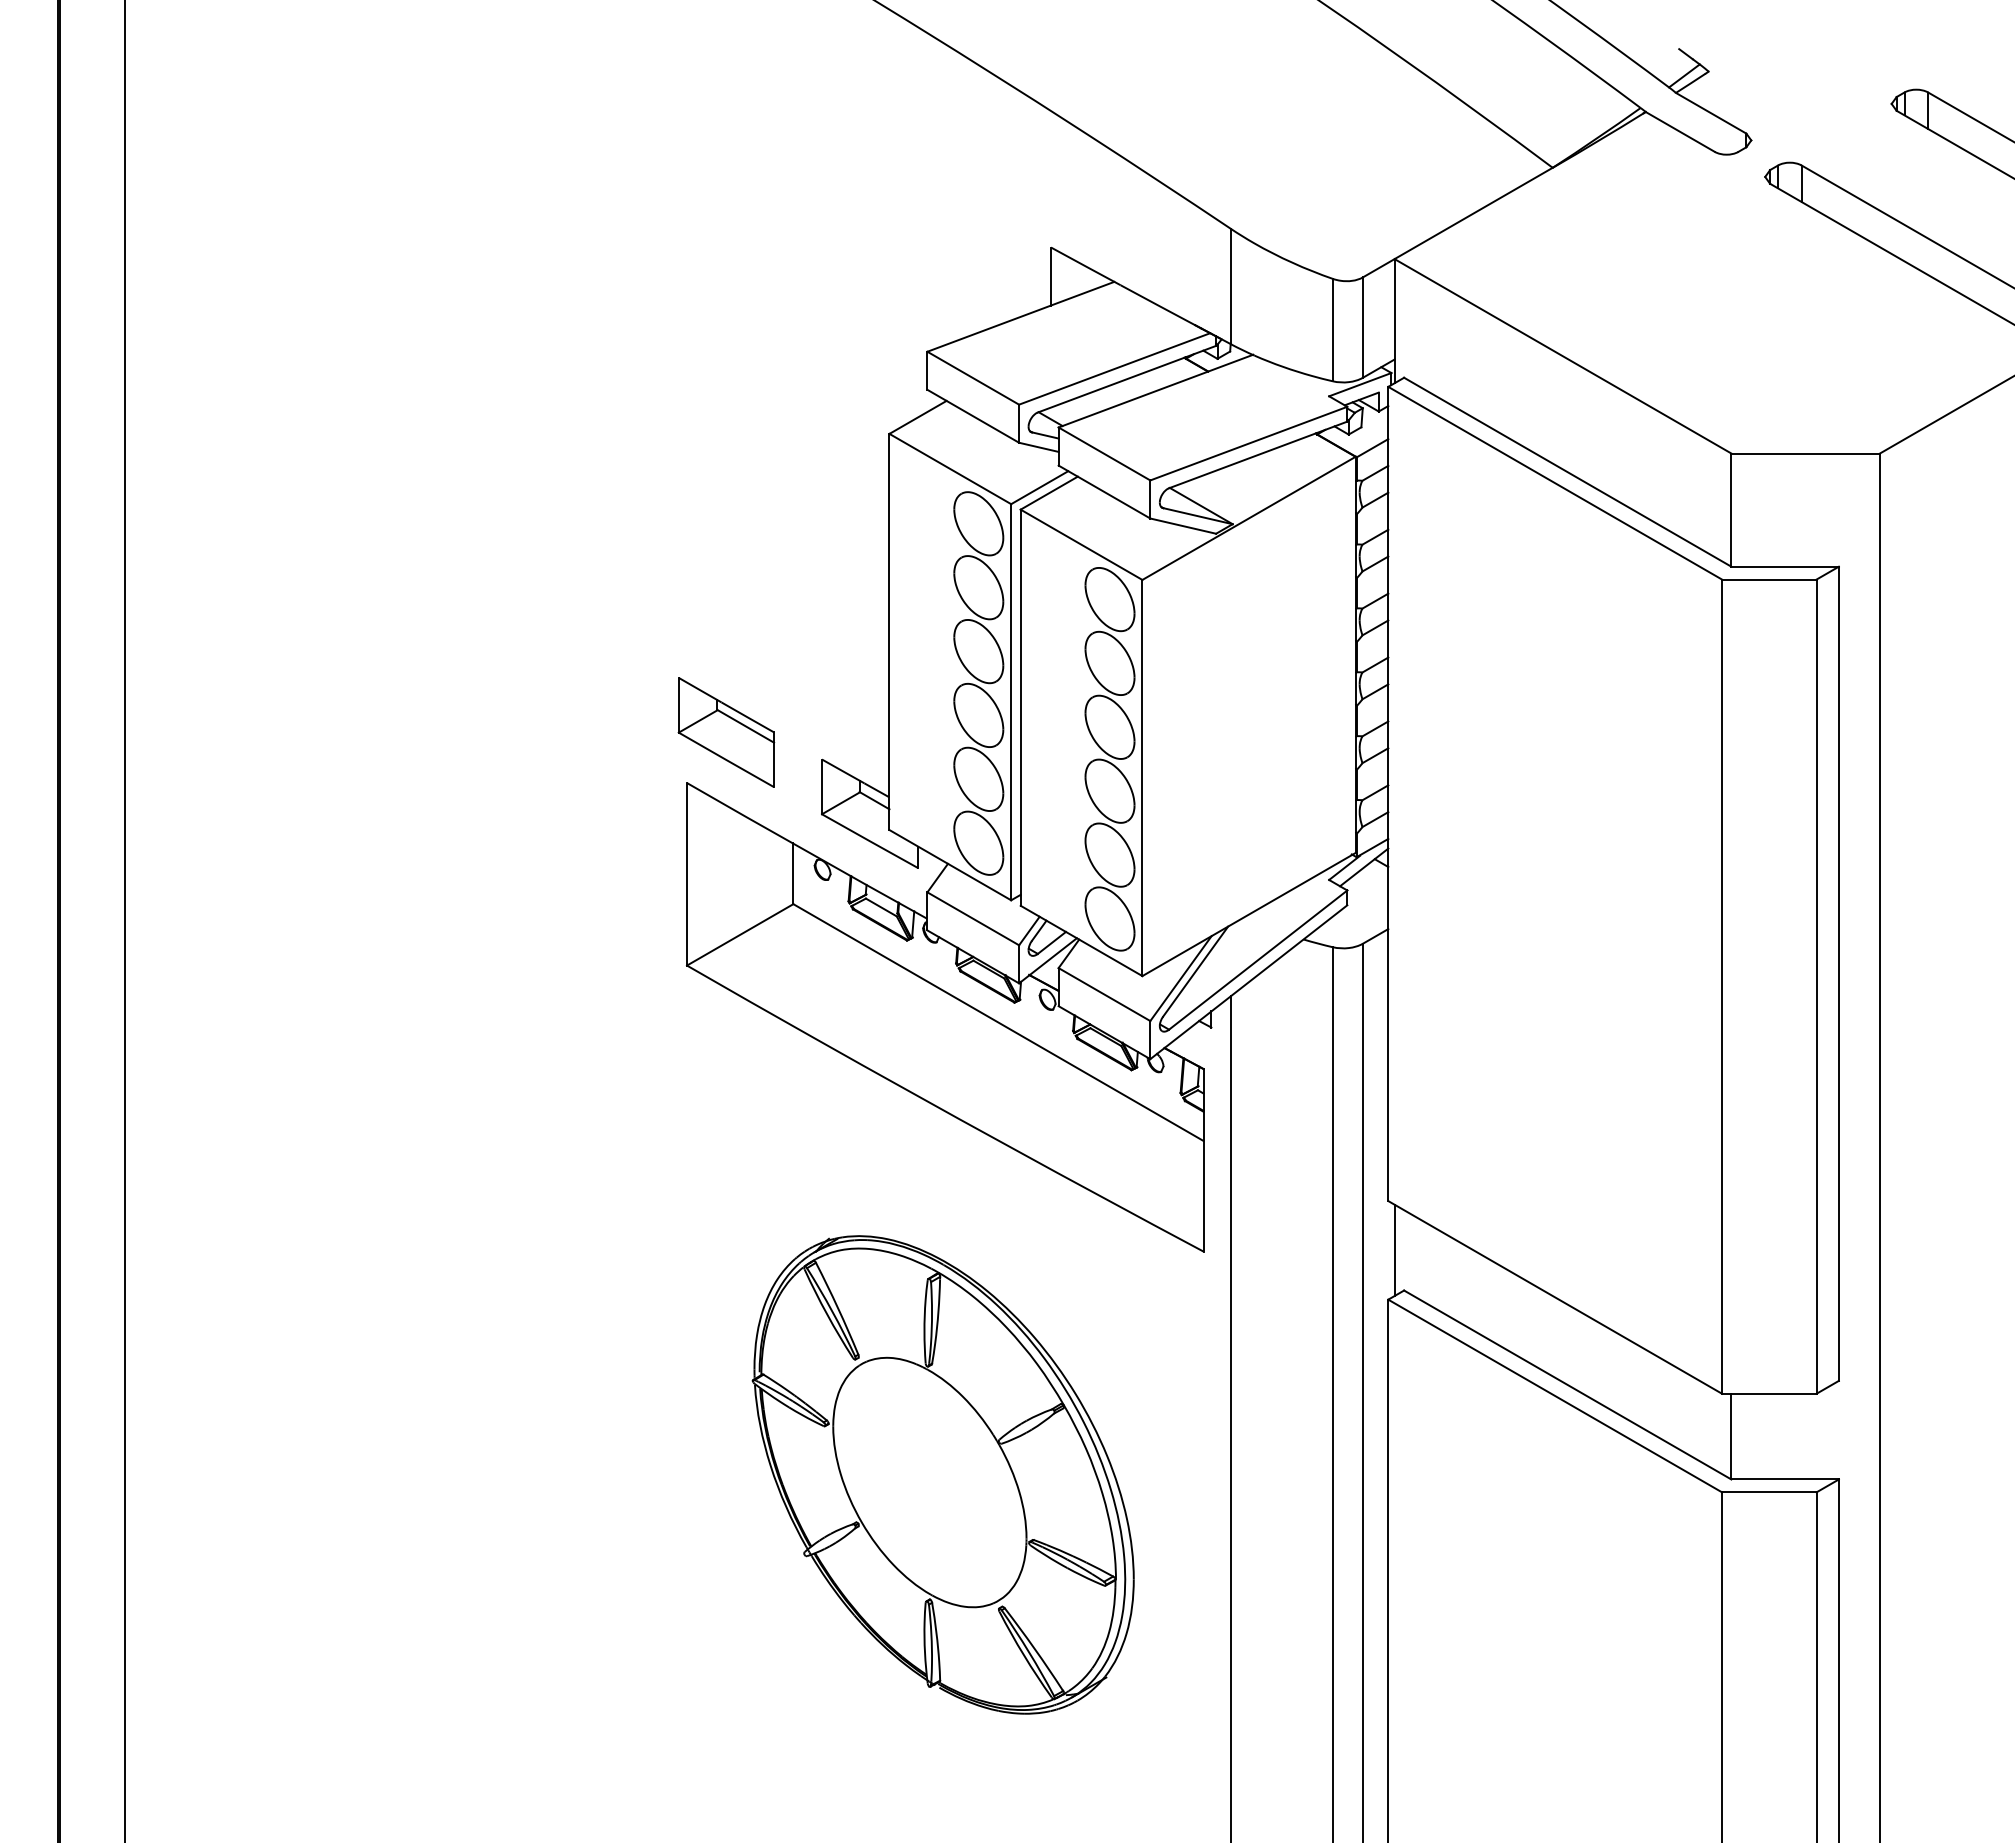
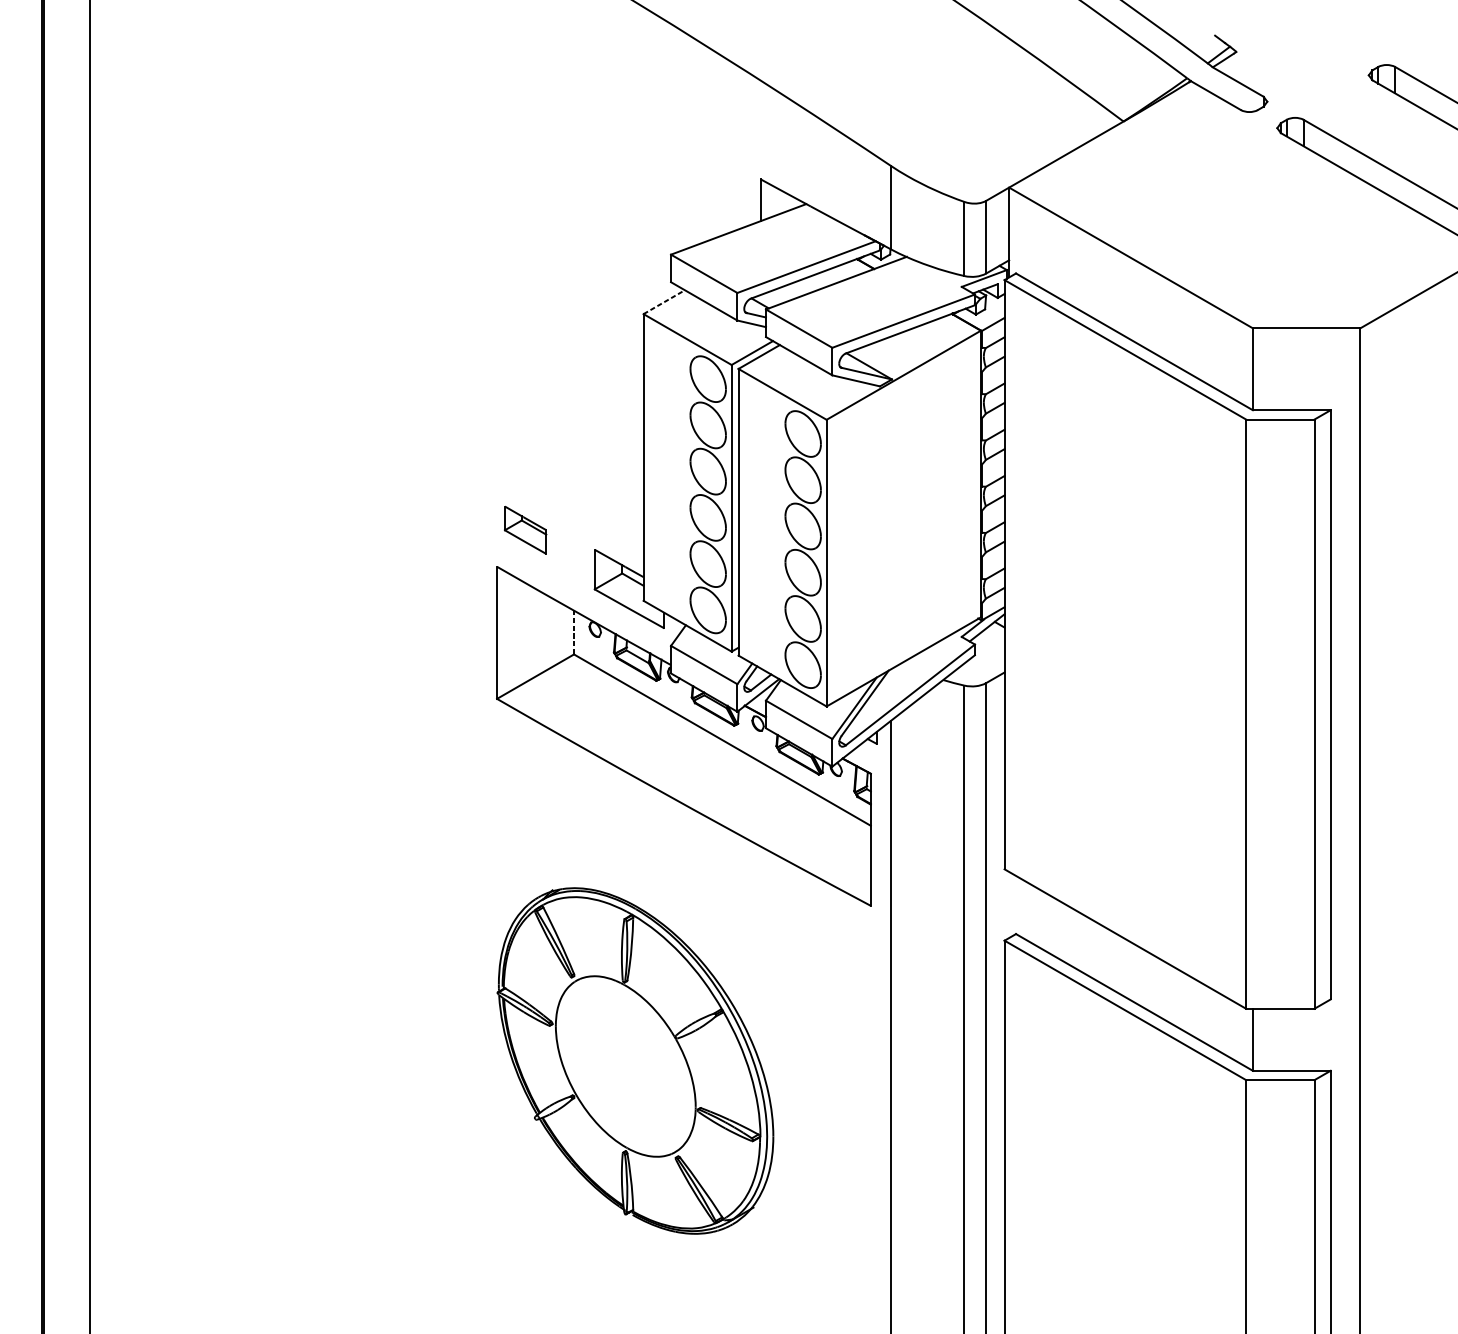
line: (918, 417) -> (664, 302), solid -> dashed
part: (726, 732) -> (525, 530), size x0.6
line: (793, 873) -> (574, 632), solid -> dashed
line: (1394, 1250) -> (1009, 905), removed
part: (942, 1474) -> (634, 1060), moved

